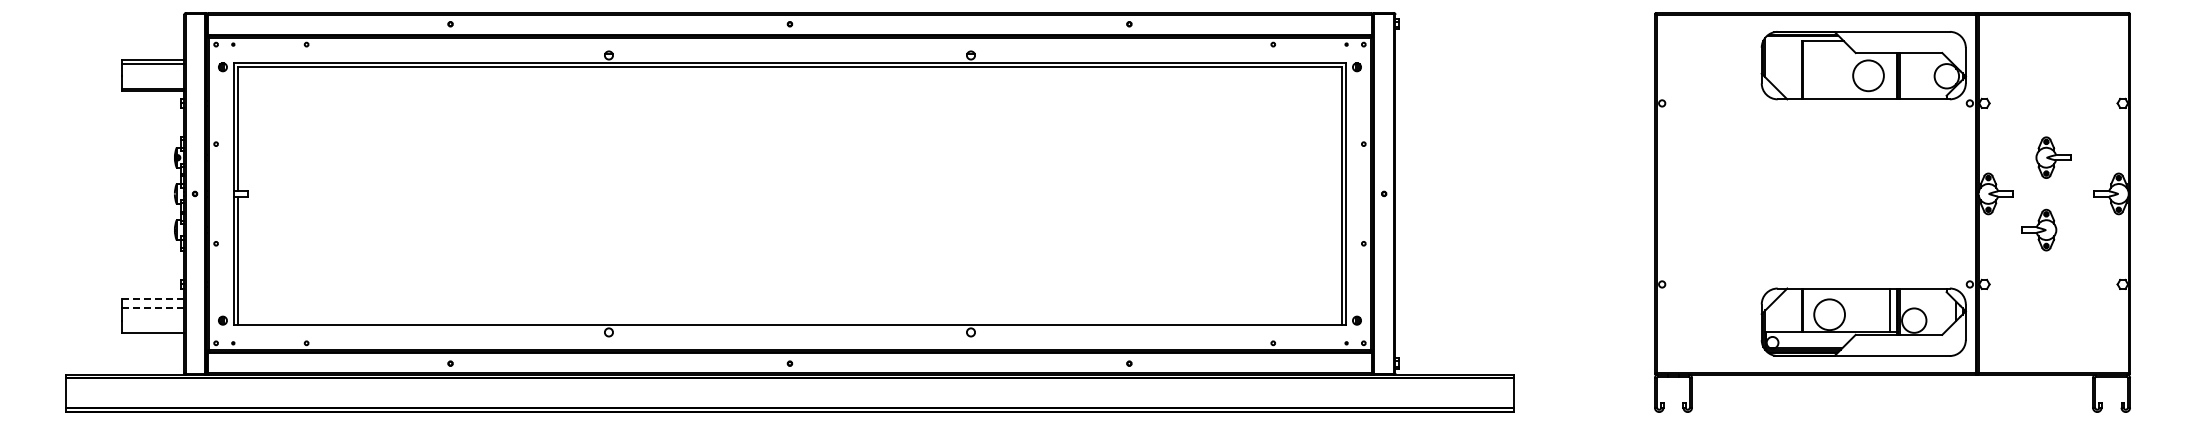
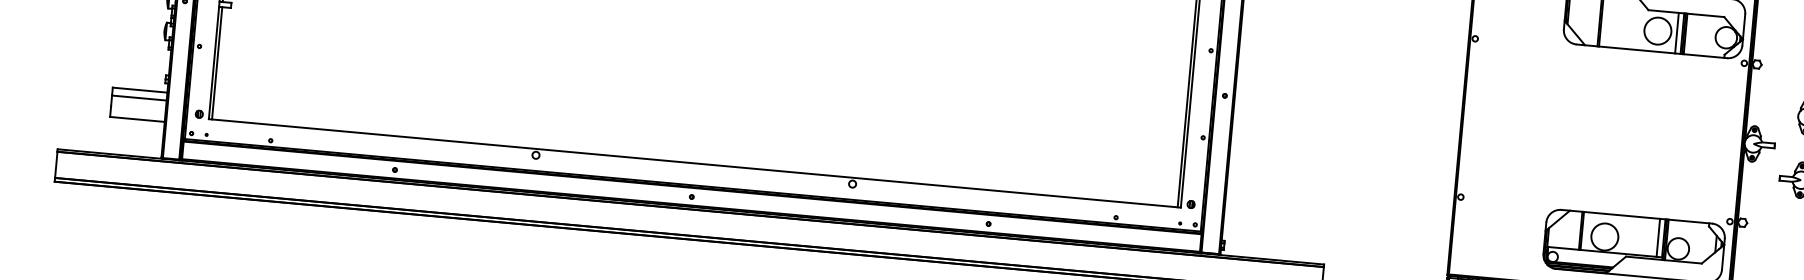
line: (1890, 76) -> (1677, 33), added
line: (152, 299) -> (139, 90), dashed -> solid
line: (152, 308) -> (138, 98), dashed -> solid

